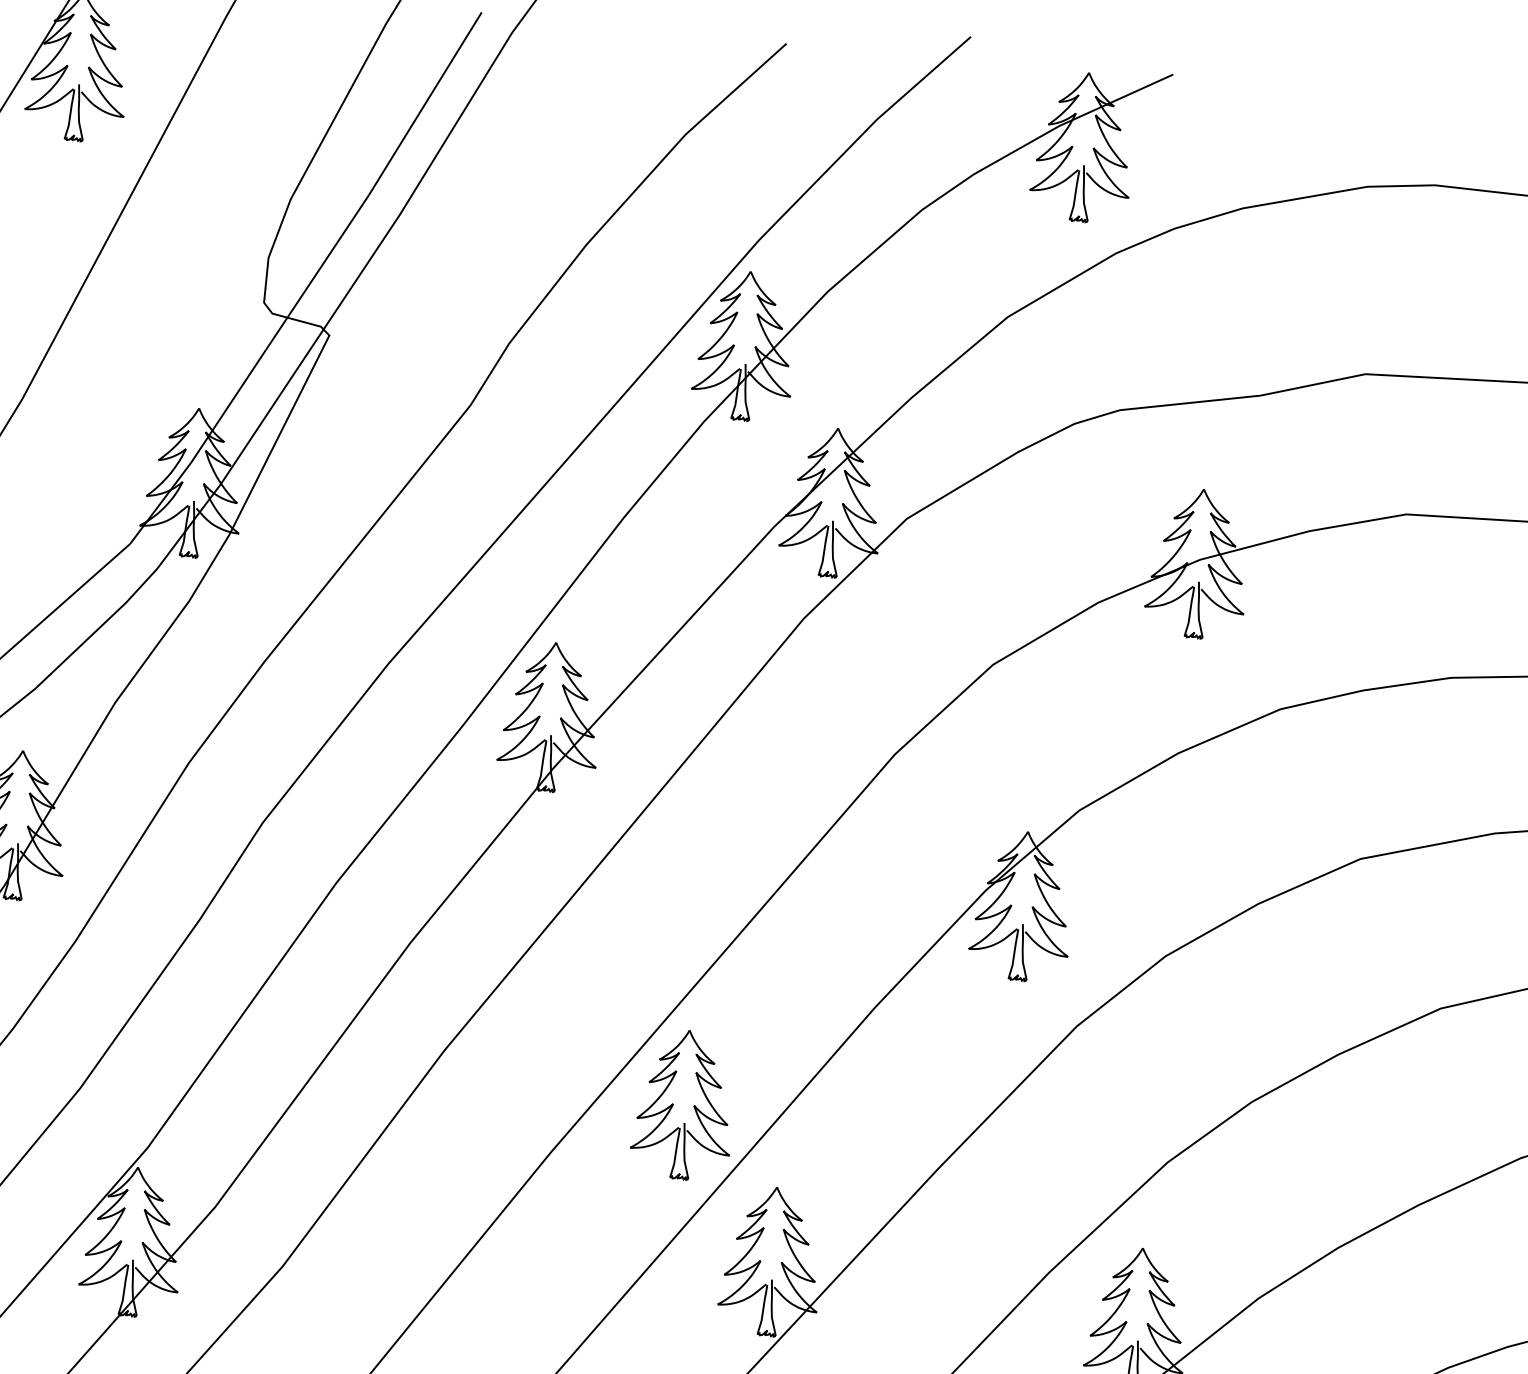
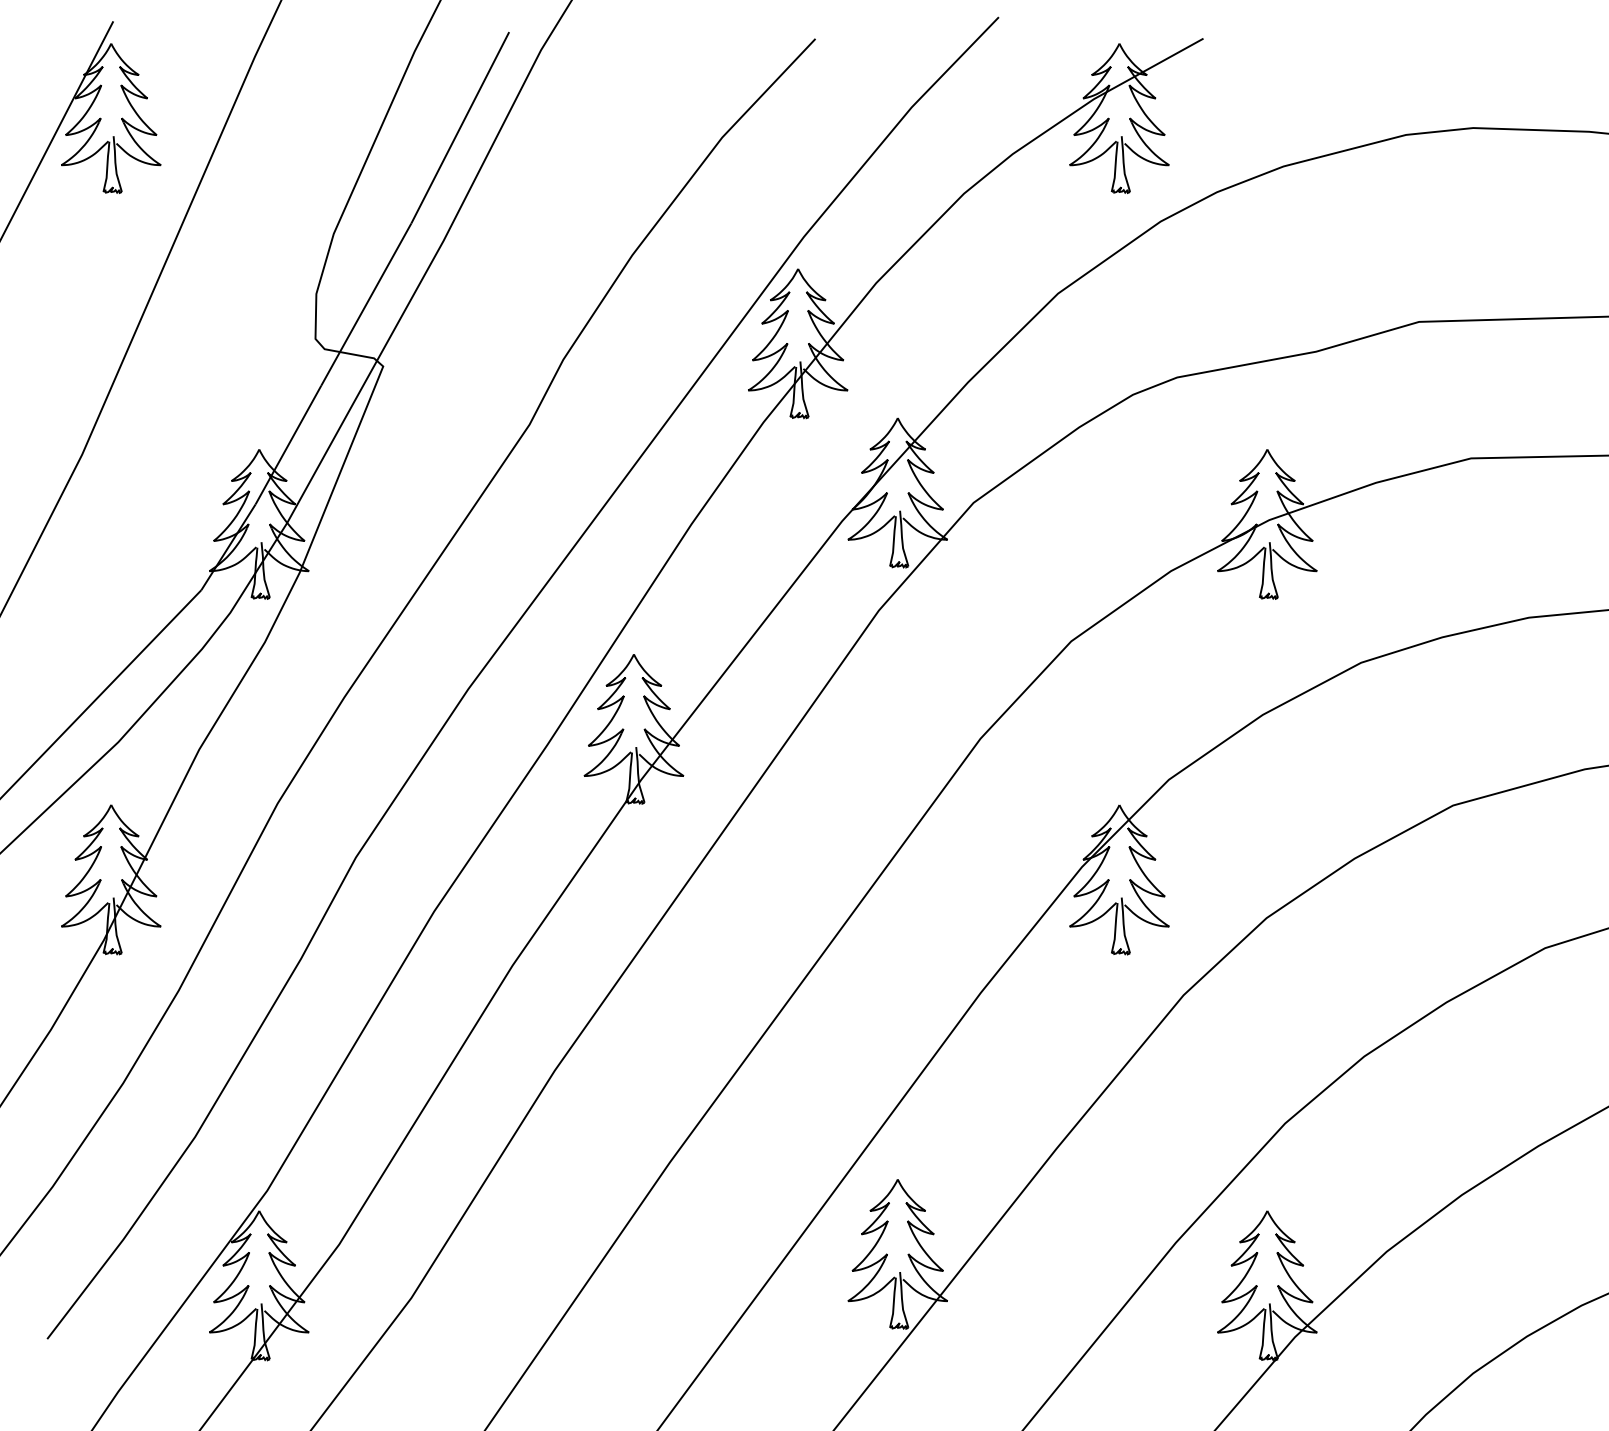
part: (684, 1105) -> (798, 1105), removed

